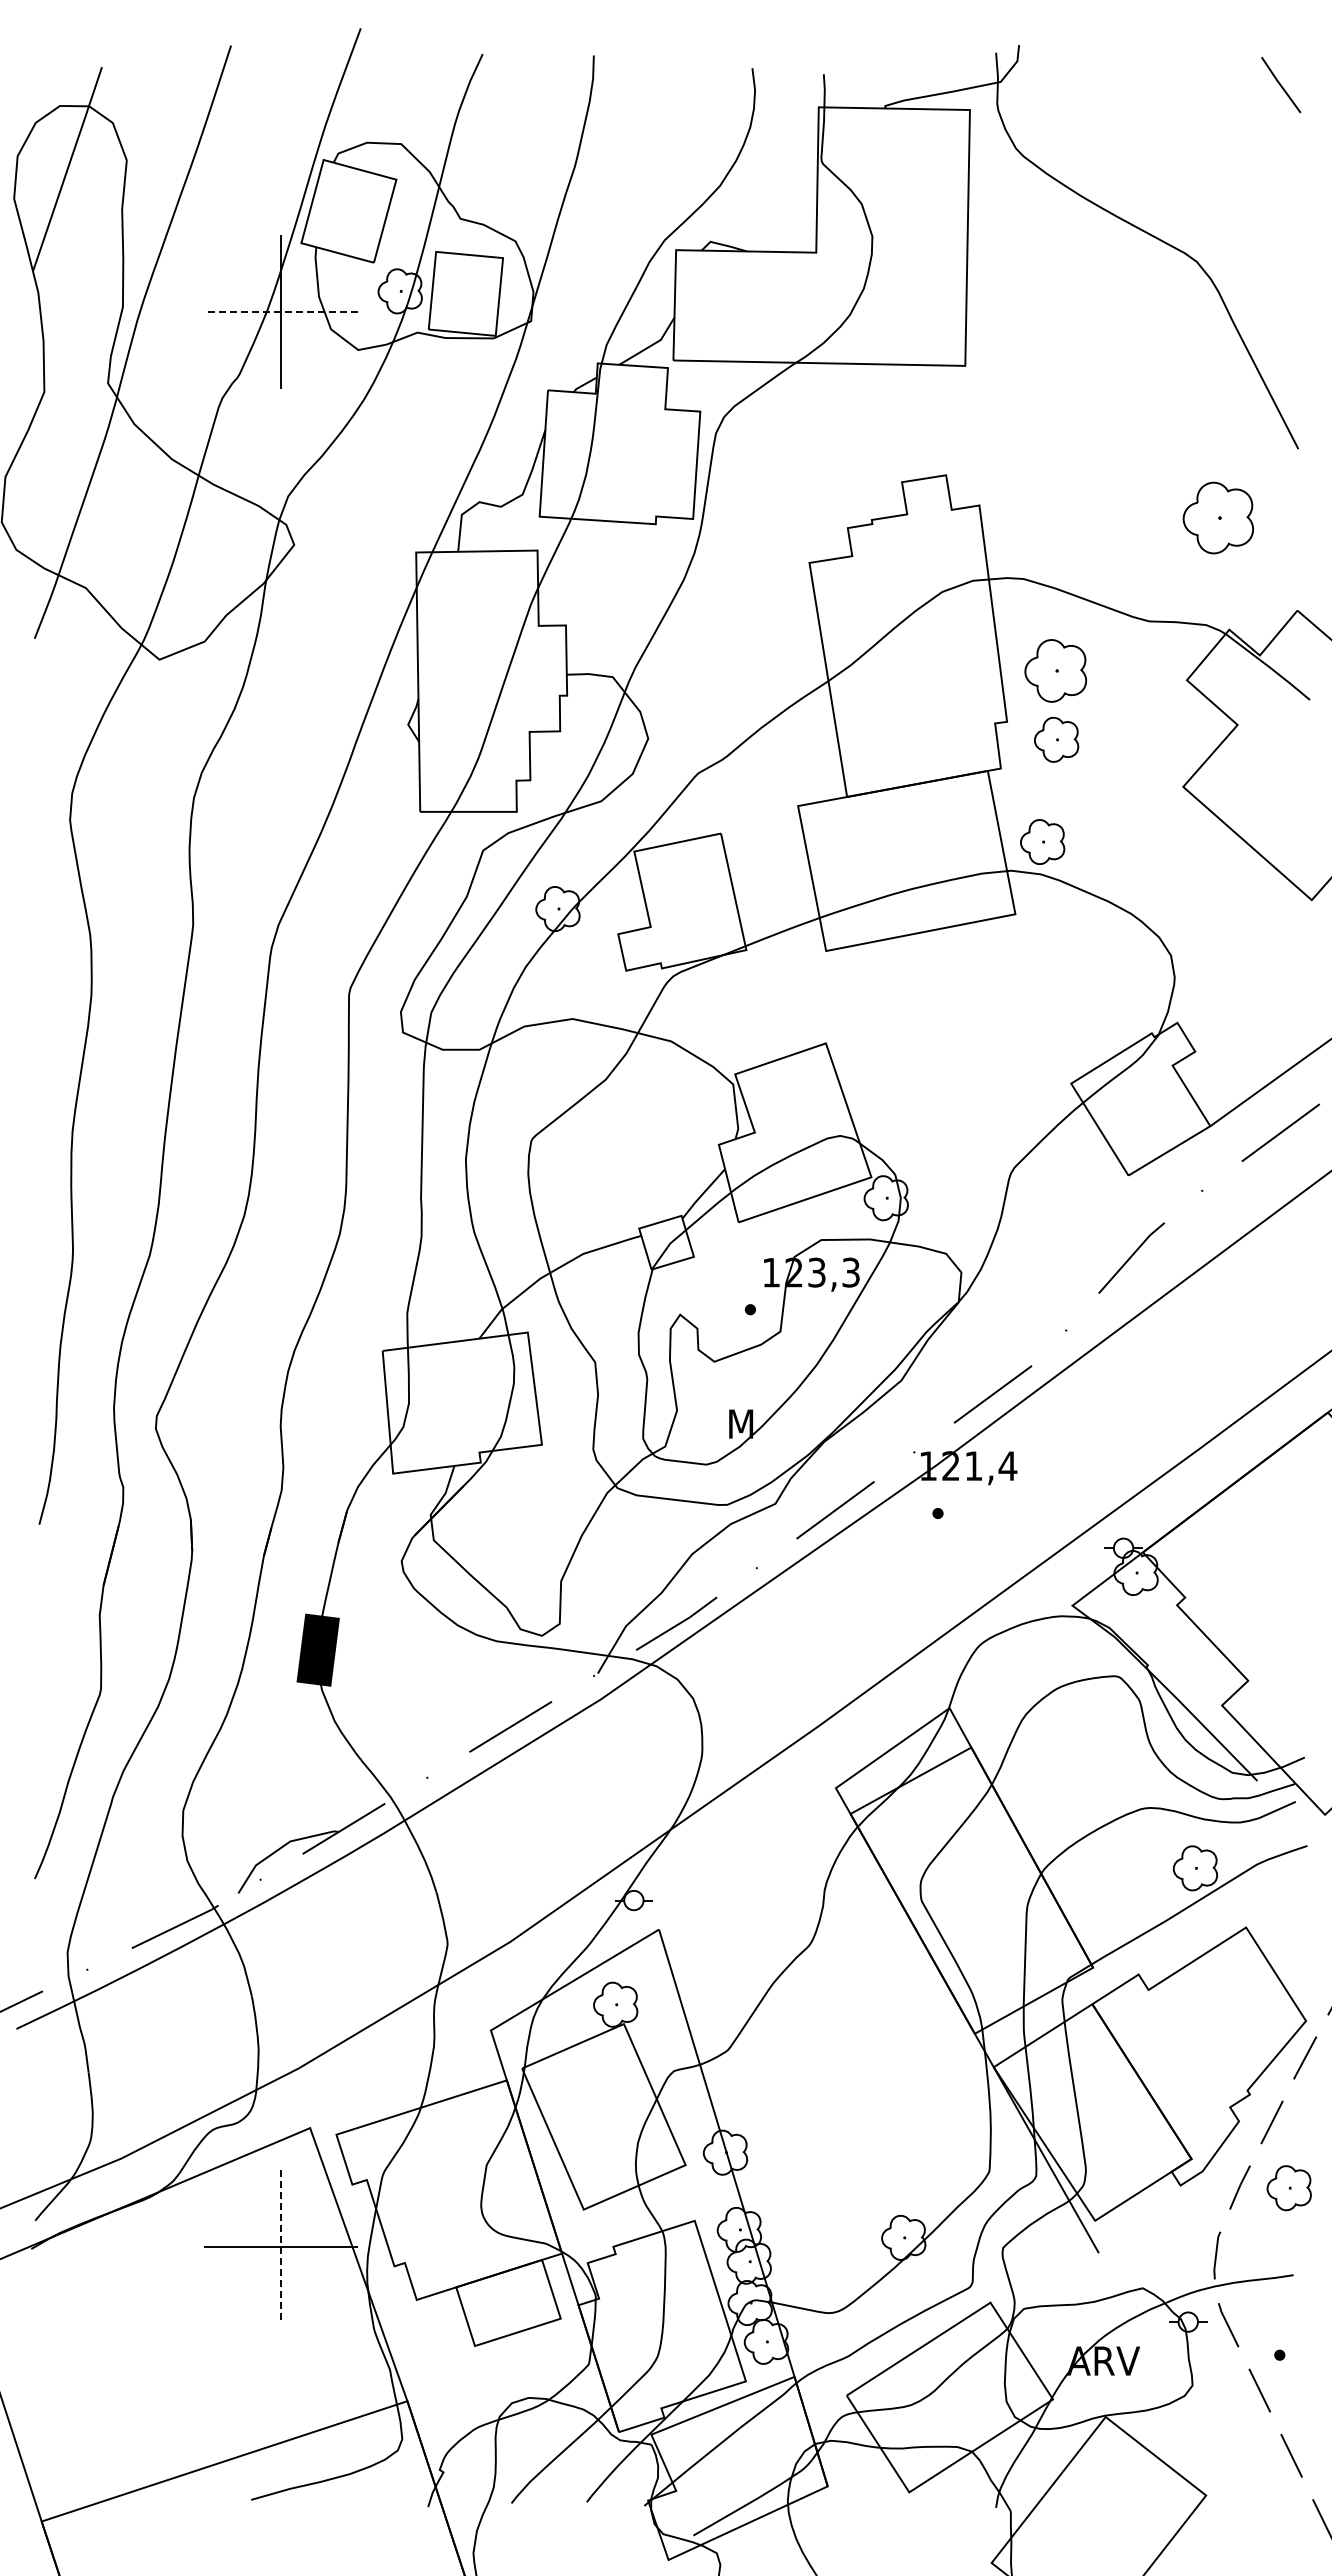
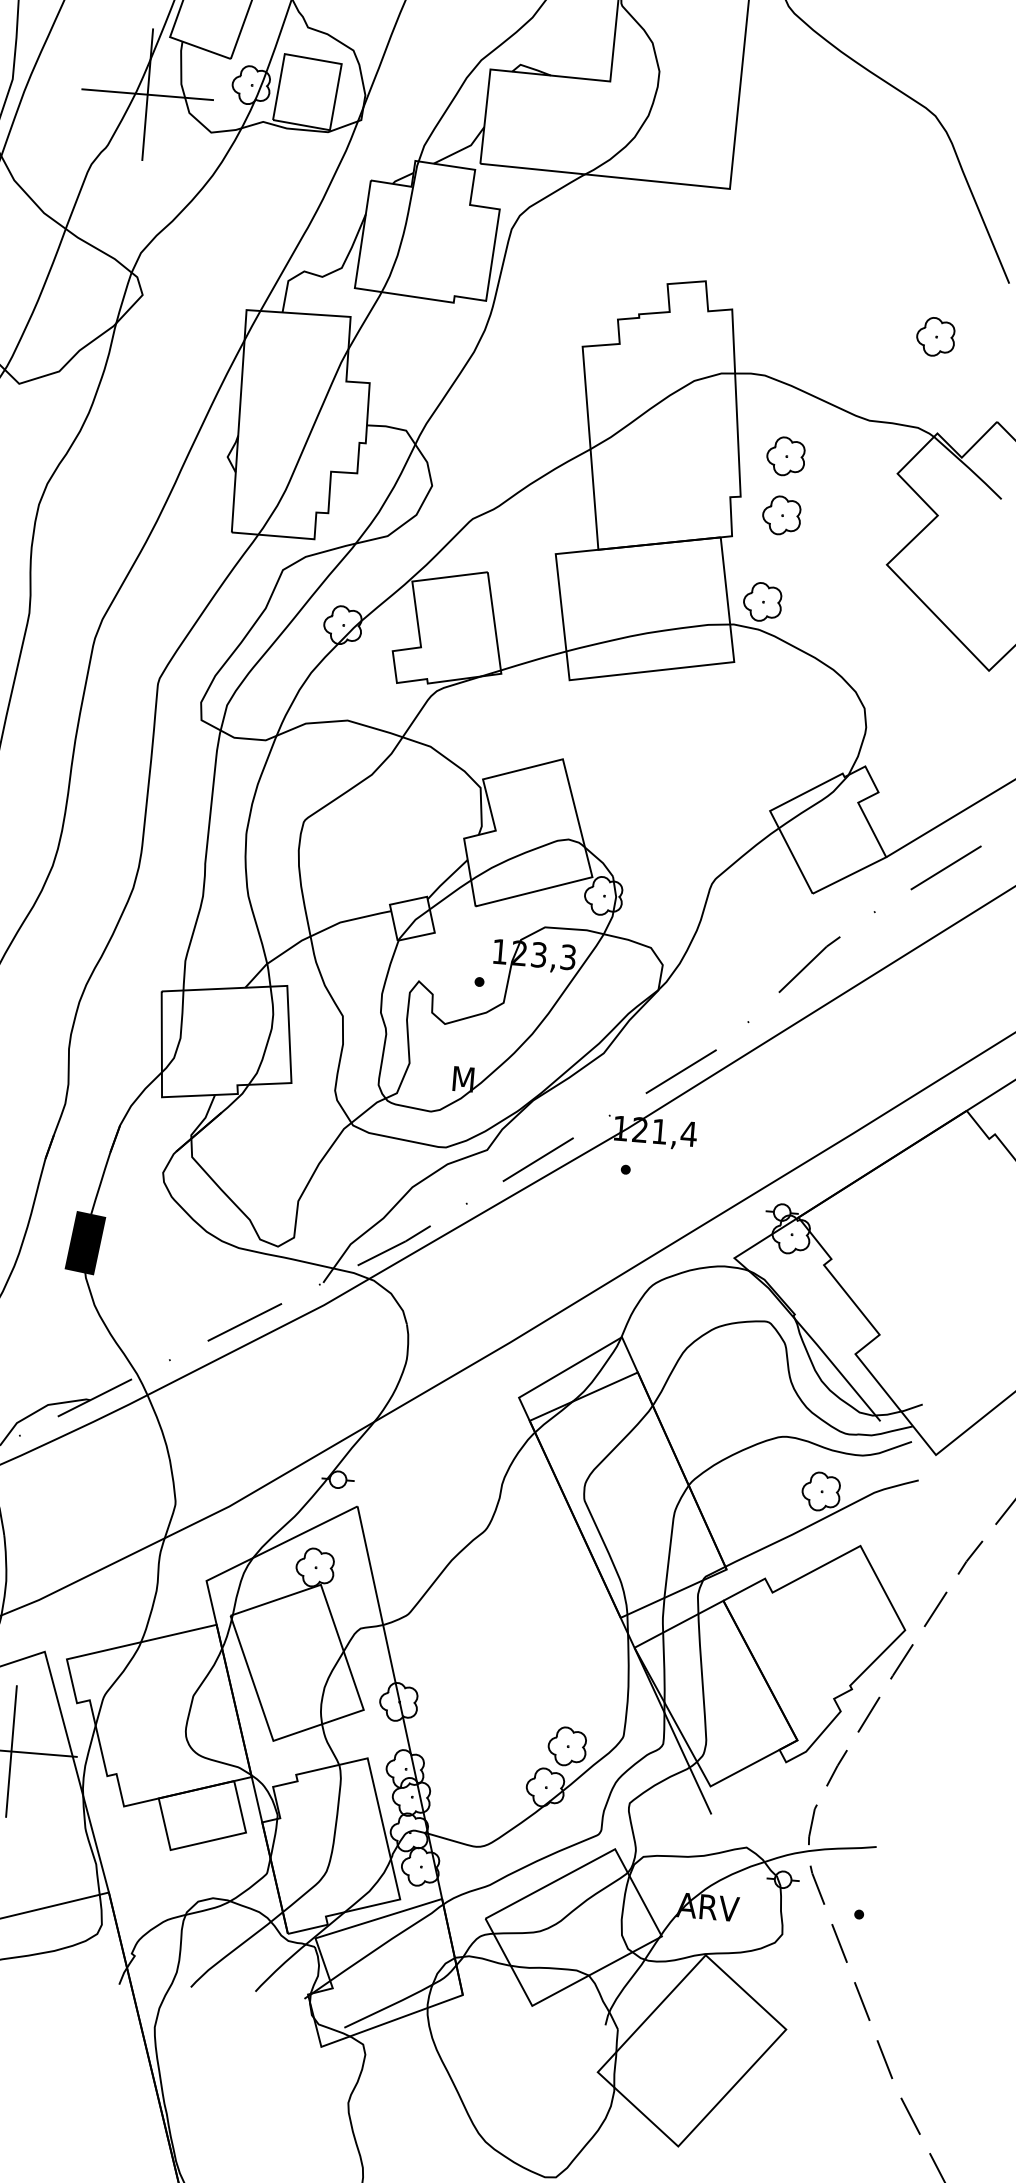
line: (280, 312) -> (147, 95), dashed -> solid
part: (1217, 517) -> (935, 336), size x0.62
part: (1055, 670) -> (785, 456), size x0.71
part: (1288, 2188) -> (566, 1746), moved
line: (280, 2247) -> (11, 1751), dashed -> solid

